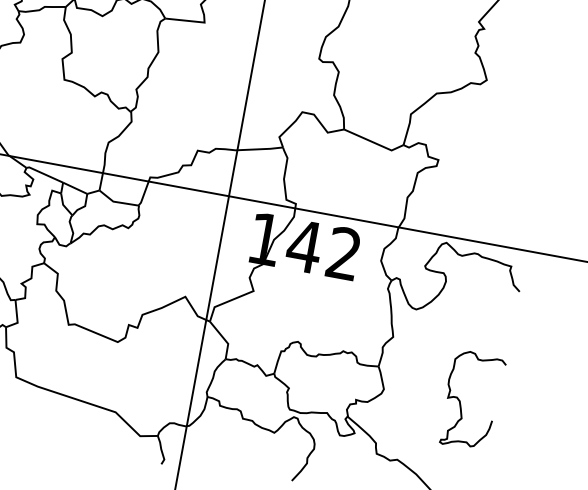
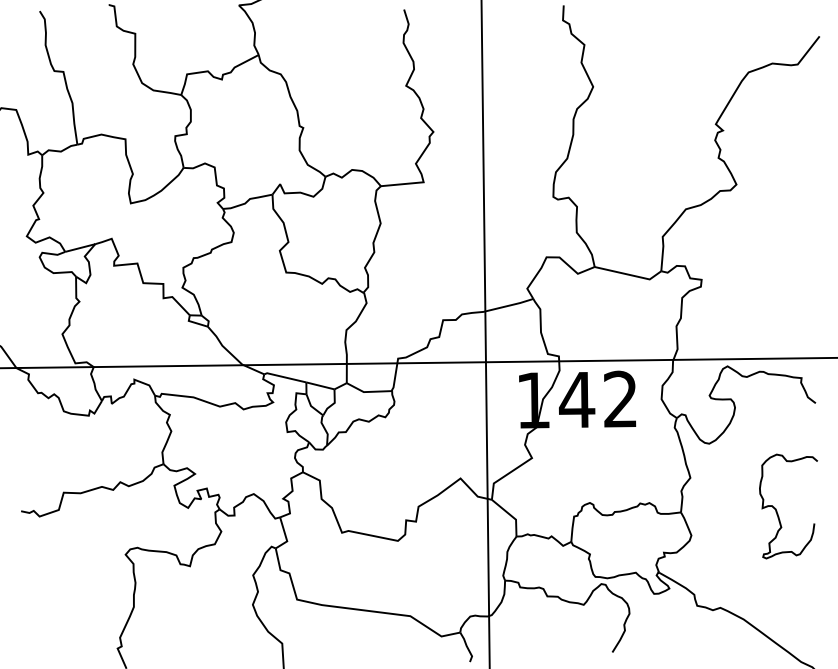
curve: (461, 402) -> (777, 510), moved

